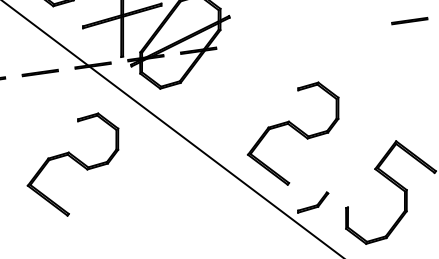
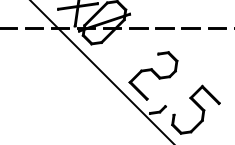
line: (303, 35) -> (164, 28), added
part: (74, 164) -> (44, 75), removed

